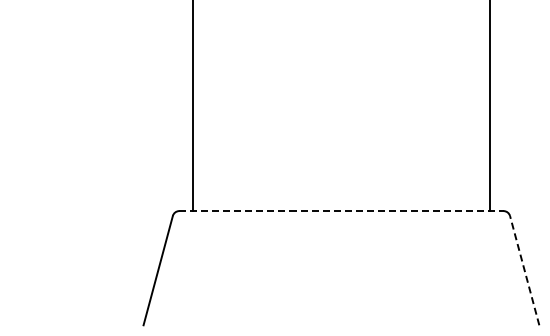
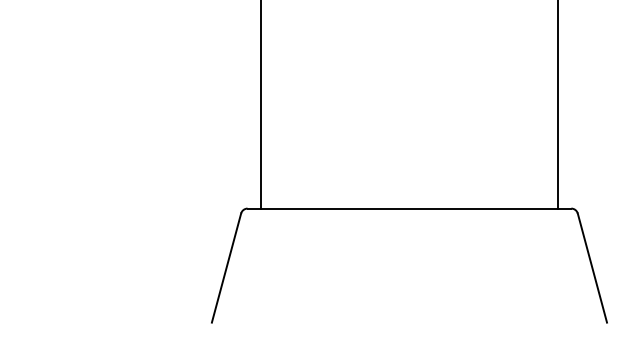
line: (341, 210) -> (409, 208), dashed -> solid
line: (524, 270) -> (592, 267), dashed -> solid

